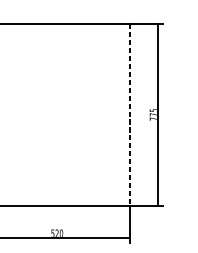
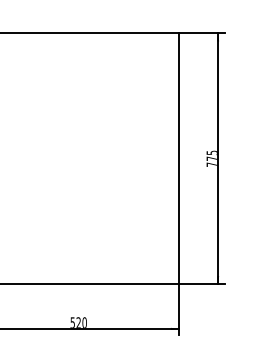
line: (130, 114) -> (179, 158), dashed -> solid

